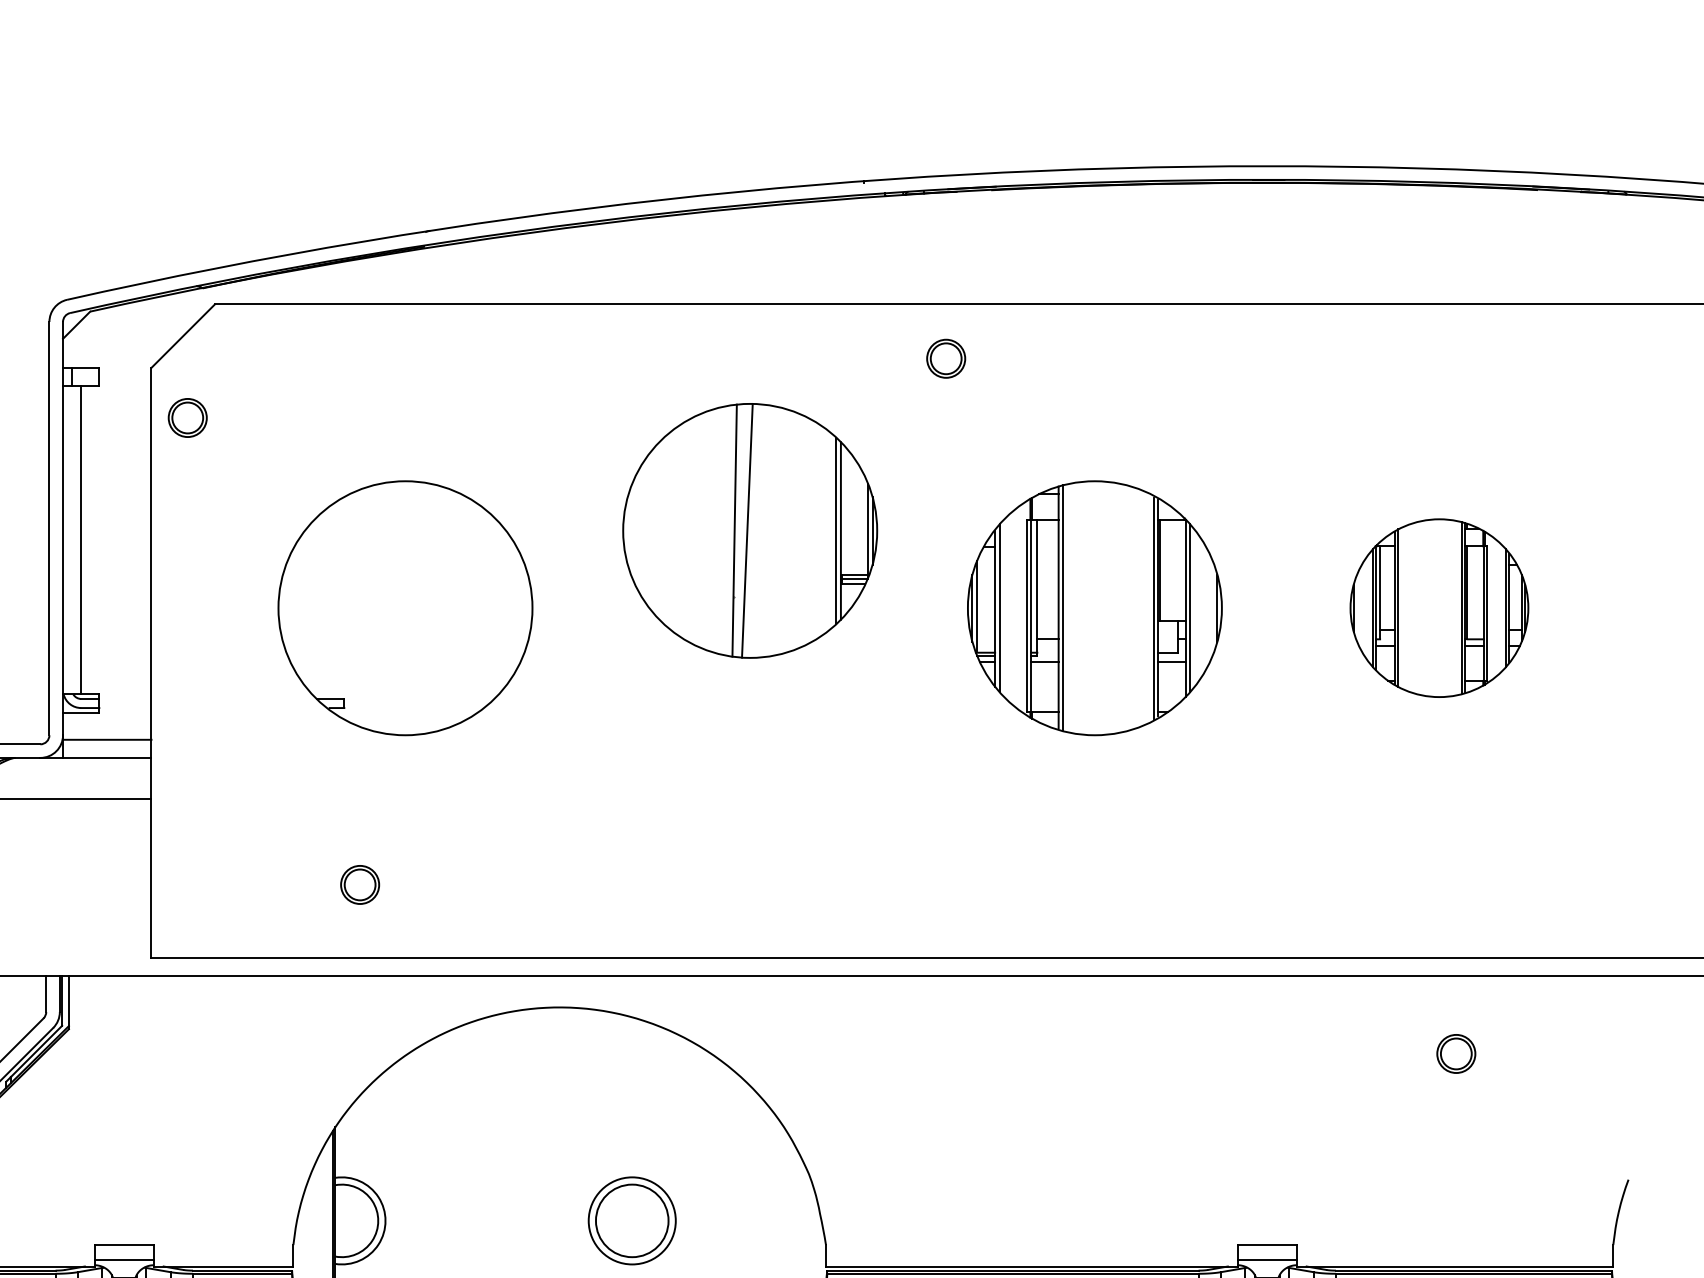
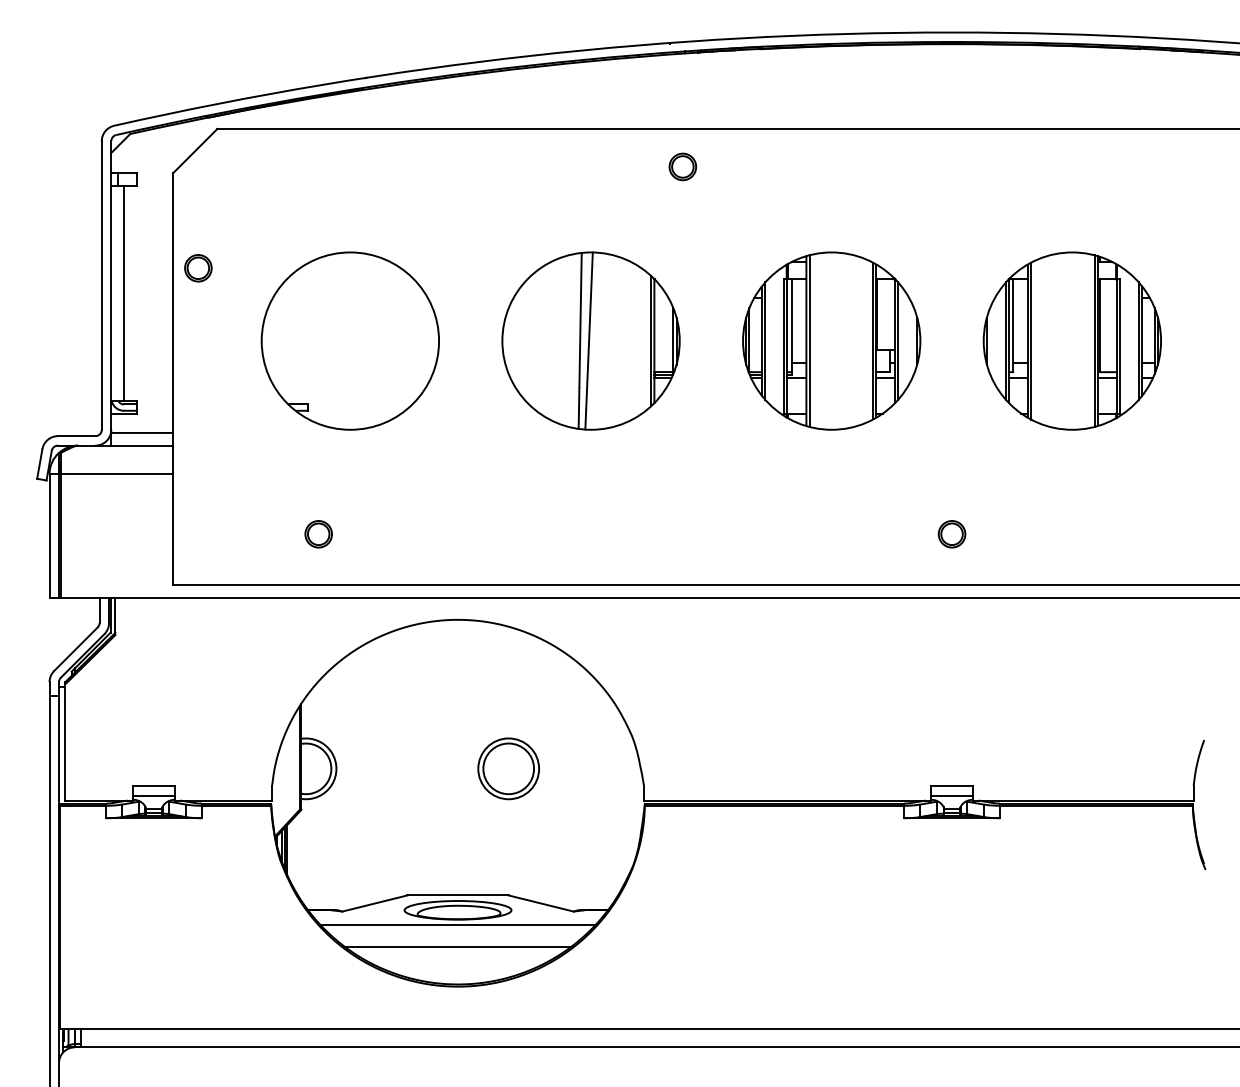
part: (945, 358) -> (682, 166), moved
part: (187, 418) -> (198, 268), moved
part: (749, 530) -> (590, 340), moved
part: (1438, 607) -> (1071, 340), size x1.43
part: (1455, 1054) -> (951, 534), moved

